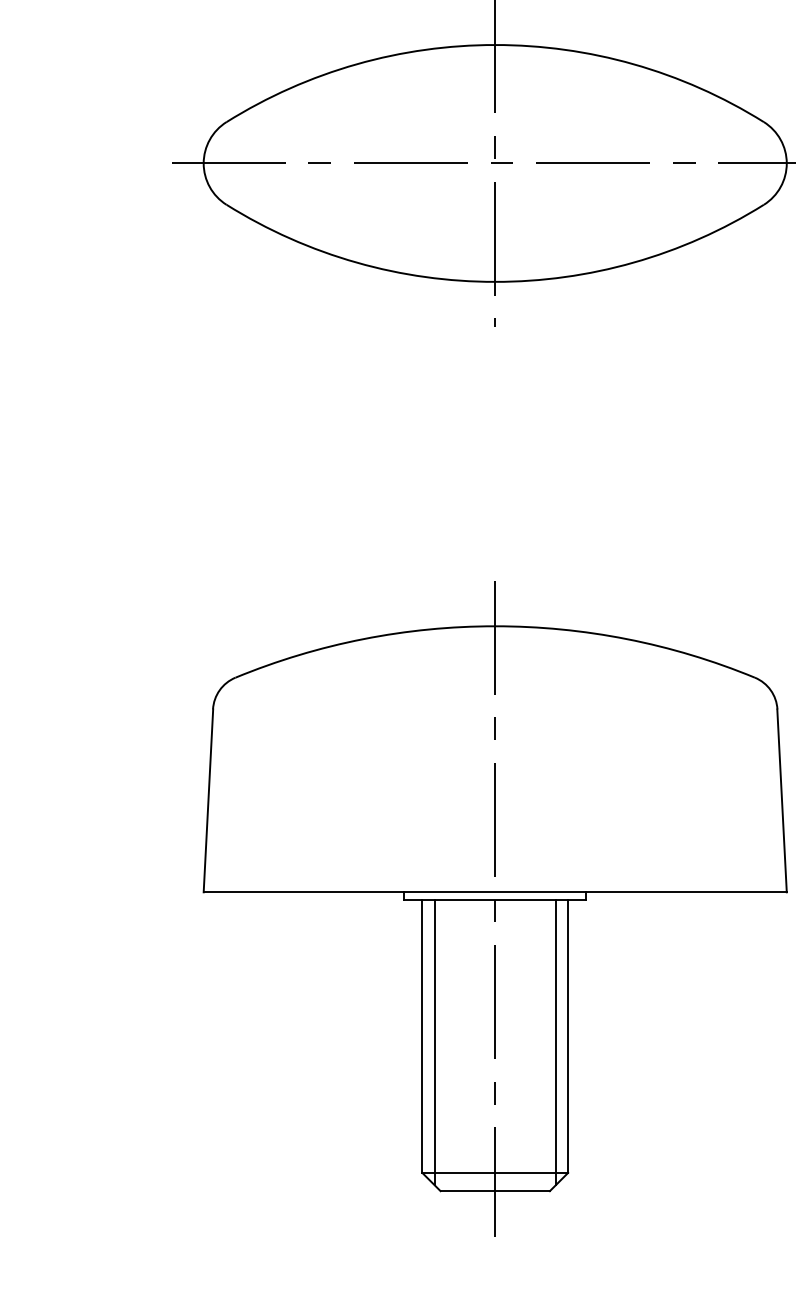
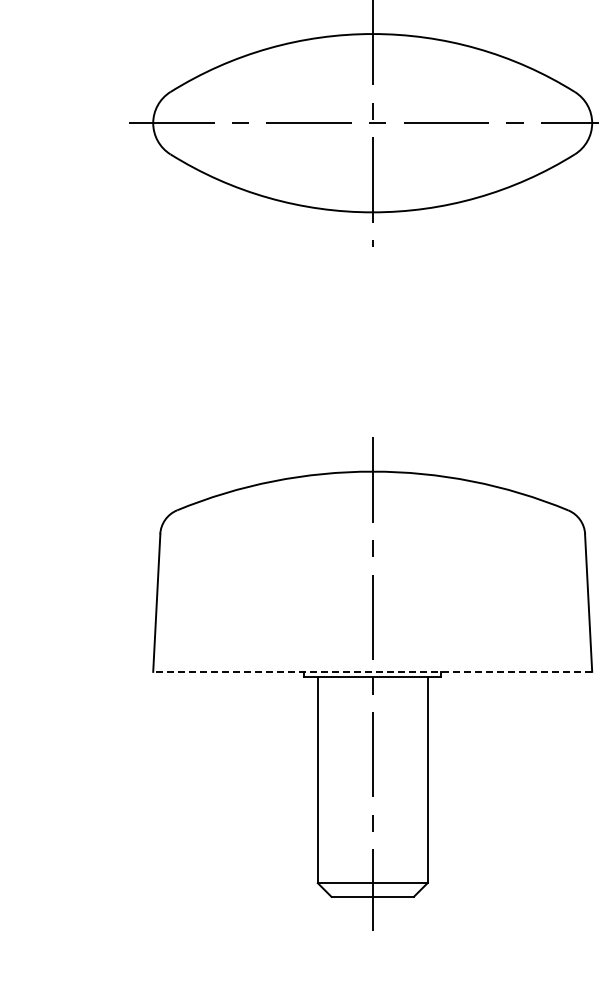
line: (494, 891) -> (372, 671), solid -> dashed
line: (435, 1041) -> (327, 784), removed
line: (556, 1041) -> (418, 784), removed

